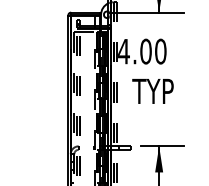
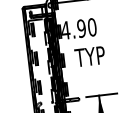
text: (145, 51) -> (81, 28), 4.00 -> 4.90

